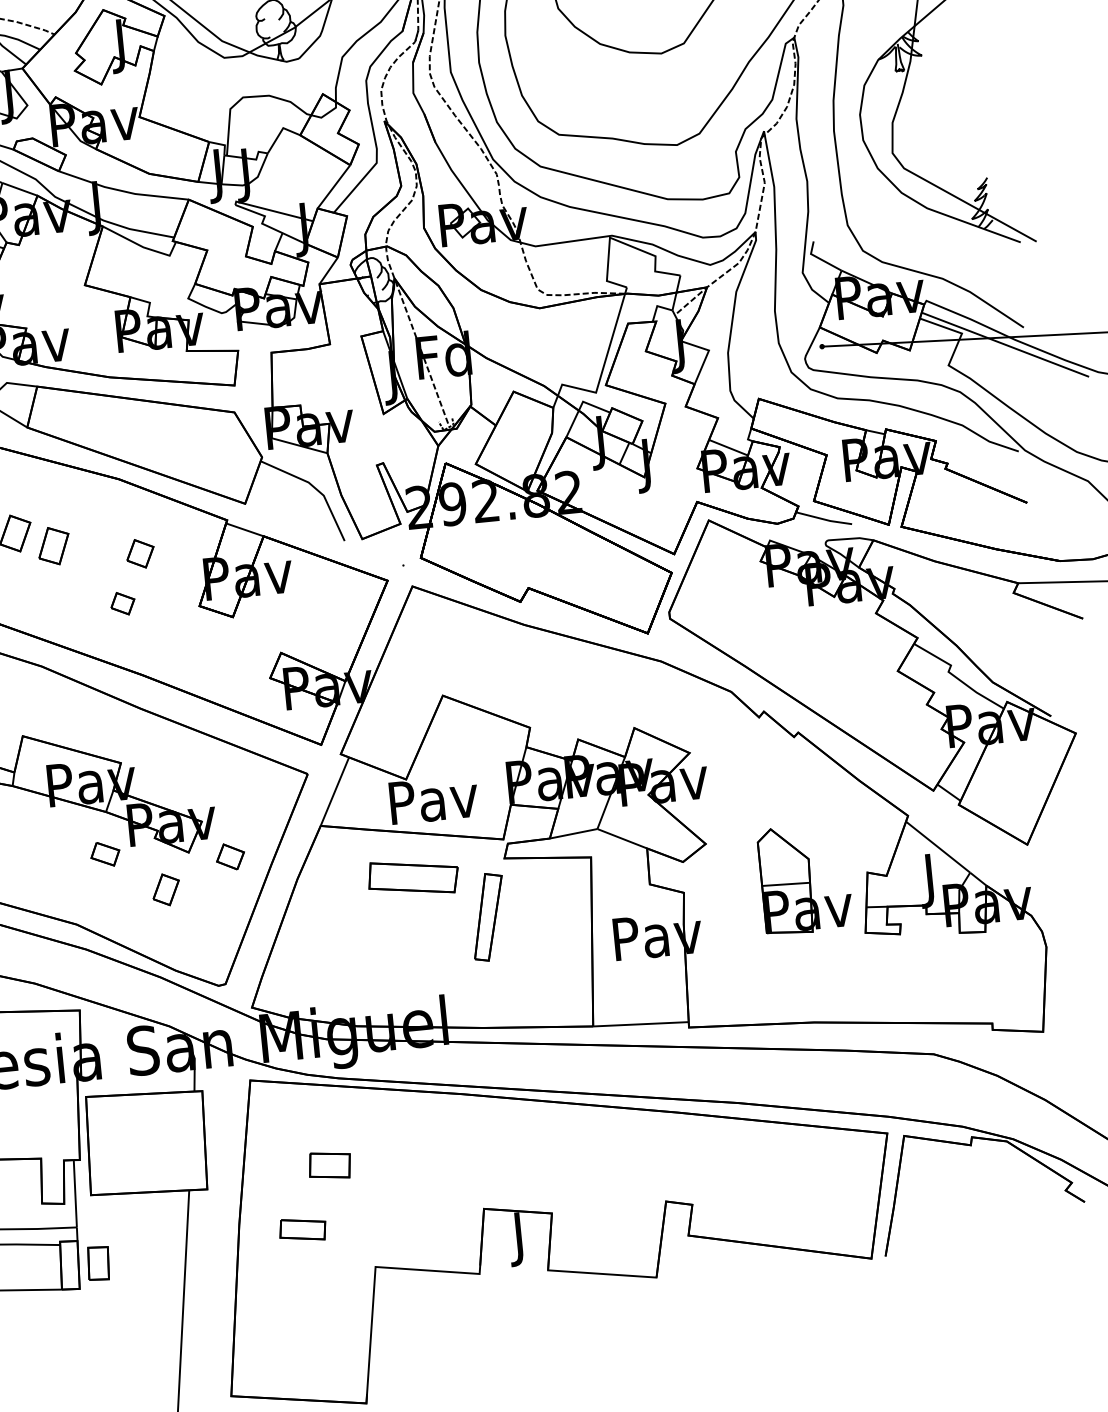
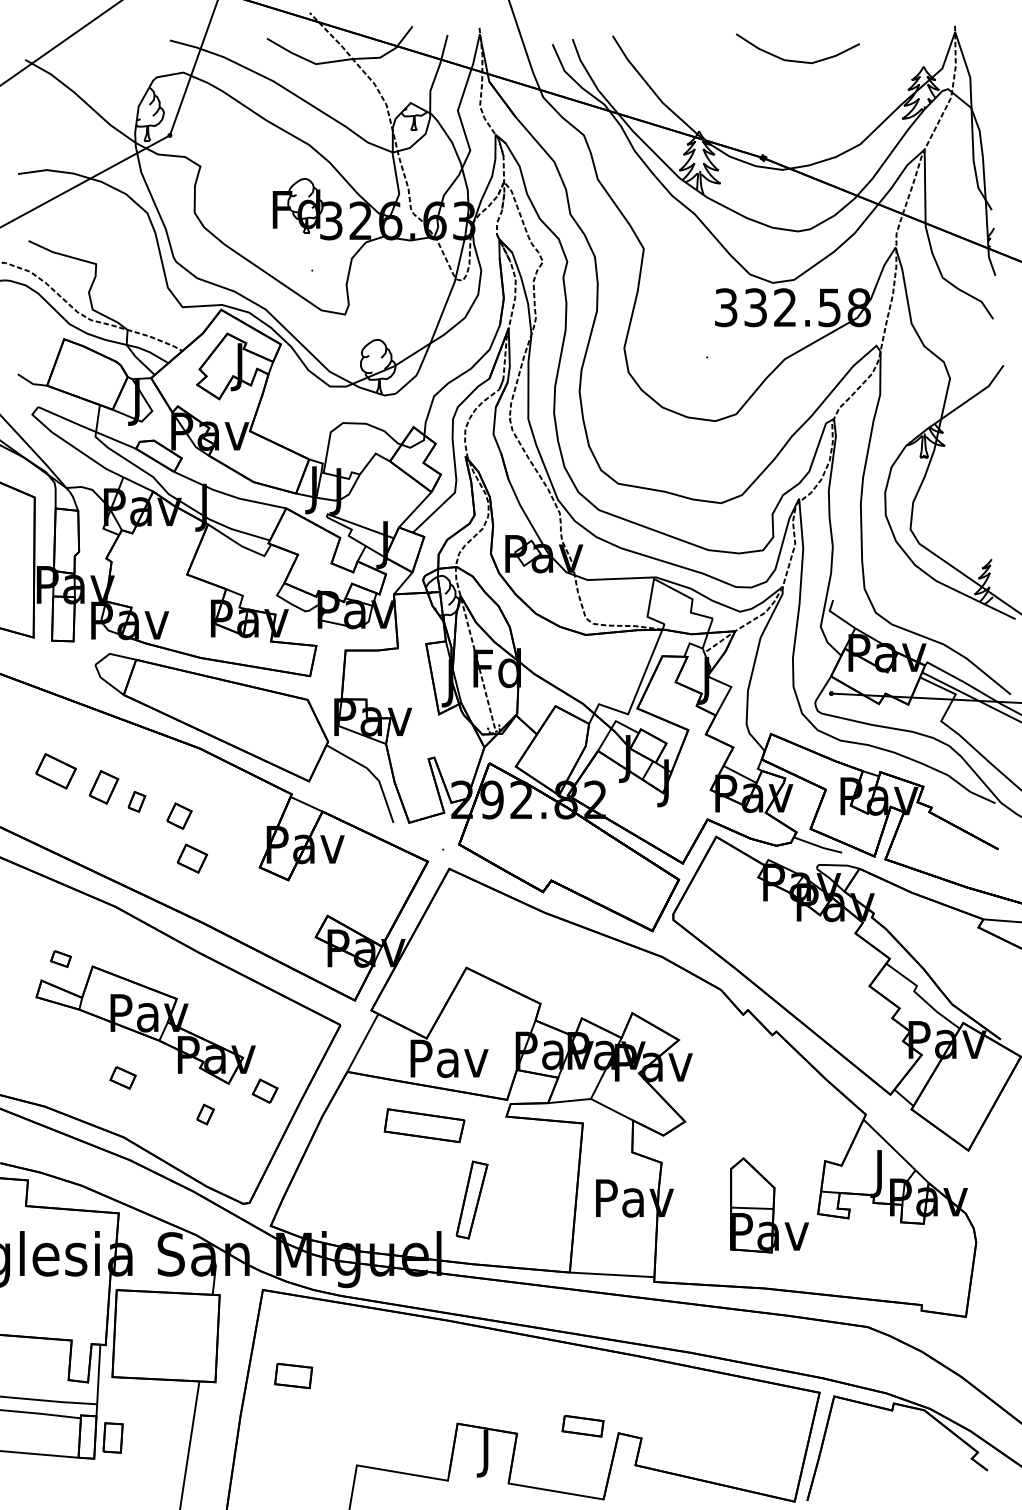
part: (53, 545) -> (136, 801), size x0.6
part: (140, 553) -> (179, 815), moved
part: (122, 603) -> (192, 858), size x1.4
part: (104, 853) -> (122, 1077), moved
part: (805, 879) -> (769, 1205), moved
part: (166, 889) -> (205, 1114), size x0.7
part: (487, 916) -> (471, 1199), moved
part: (329, 1165) -> (293, 1375), moved
part: (302, 1230) -> (582, 1426), moved

